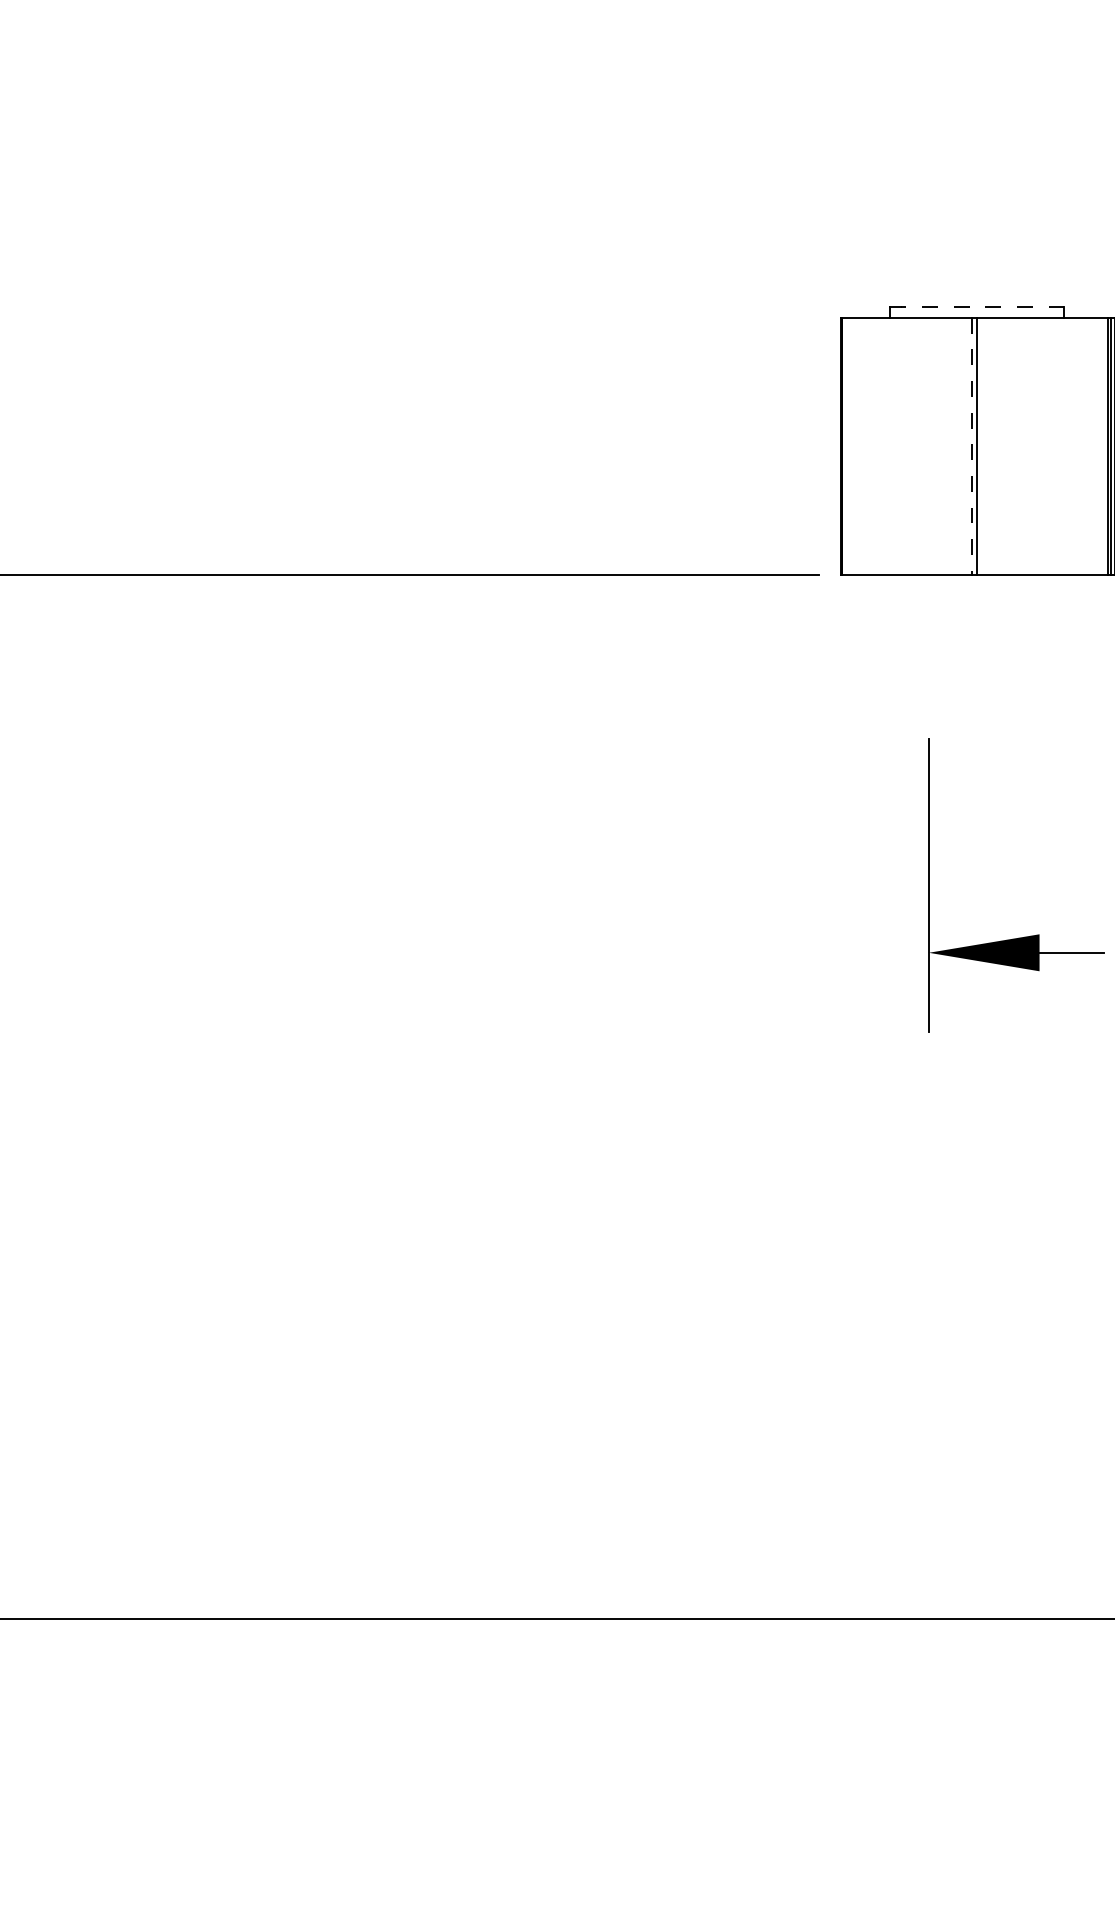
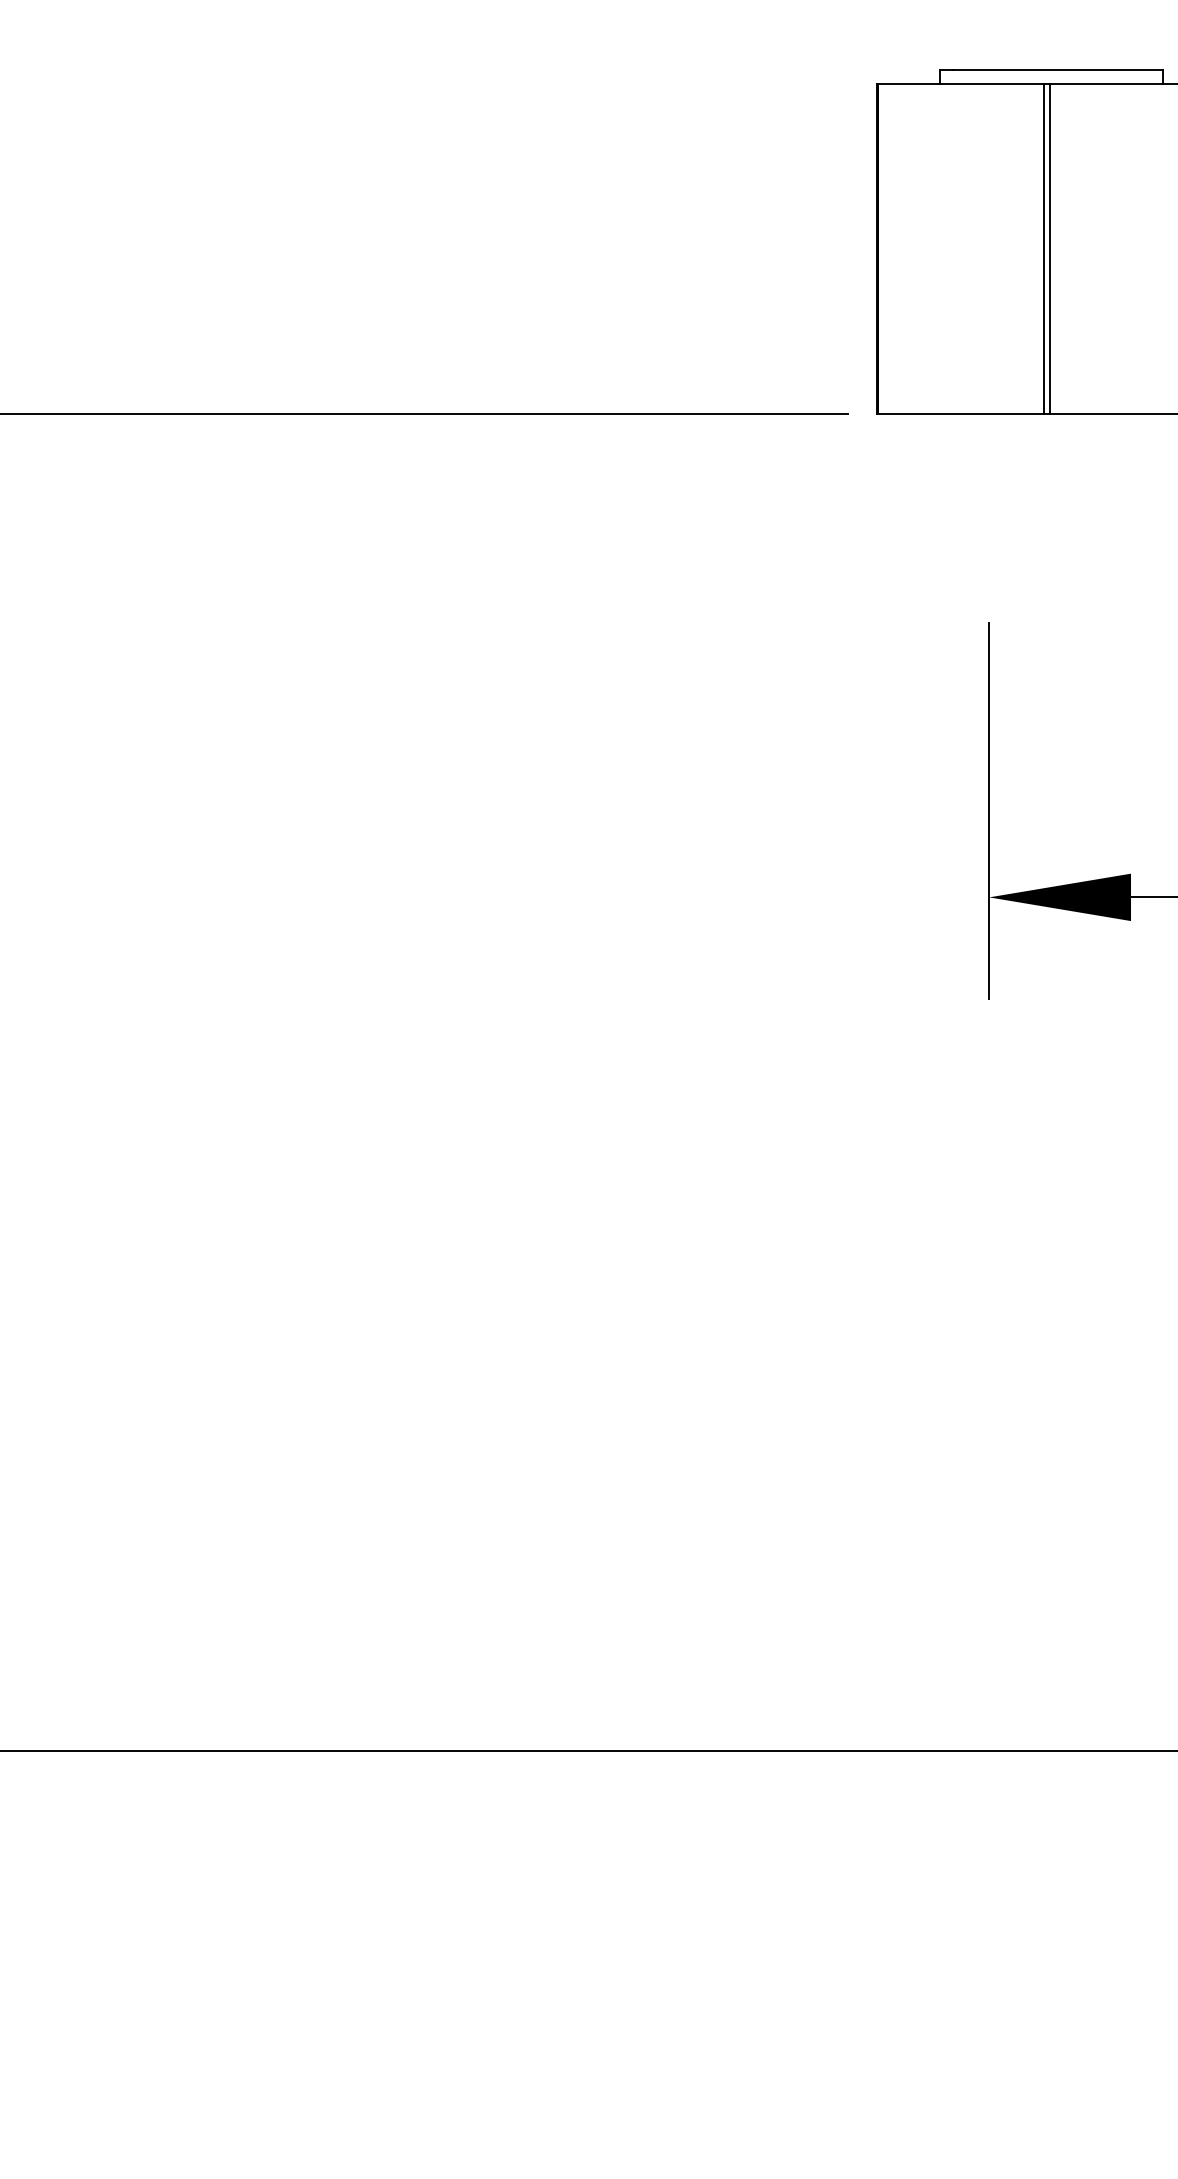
line: (982, 306) -> (1057, 69), dashed -> solid
line: (971, 446) -> (1043, 248), dashed -> solid

